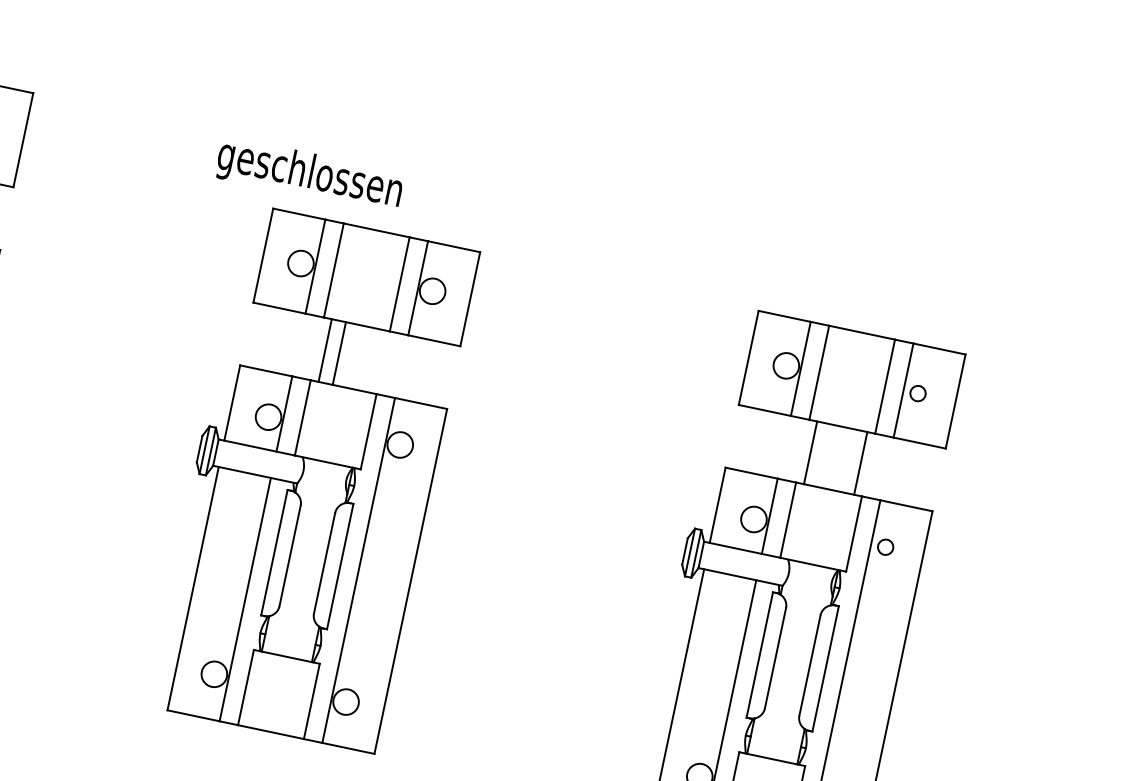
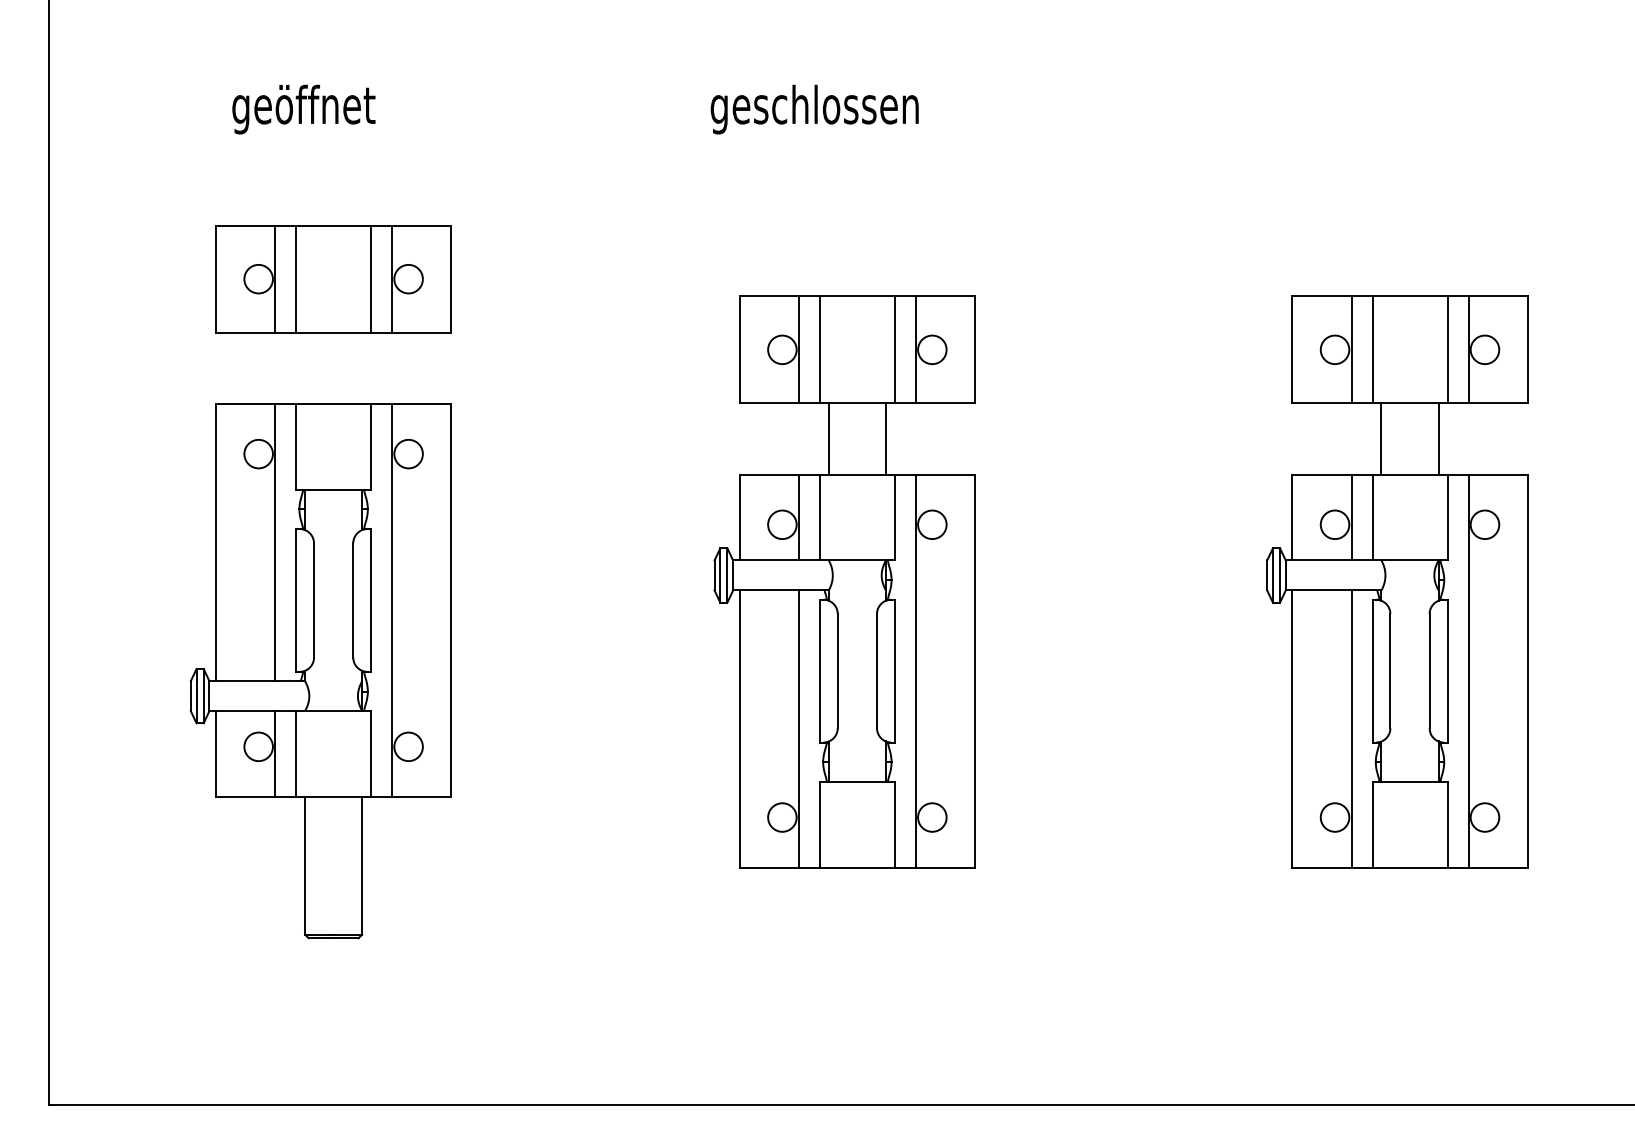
text: (309, 175) -> (814, 109), moved
line: (339, 352) -> (885, 438), moved
circle: (917, 393) -> (1484, 349), size x1.67
circle: (885, 546) -> (1484, 524), size x1.67

